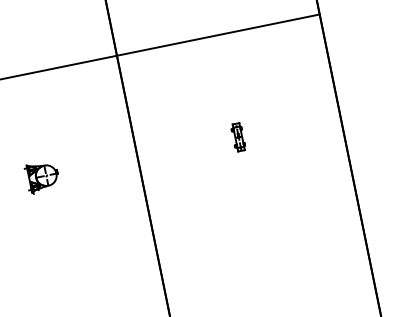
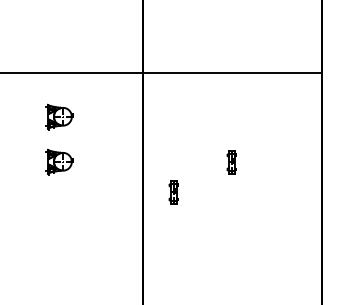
part: (31, 125) -> (59, 116), added
part: (178, 185) -> (173, 192), added

